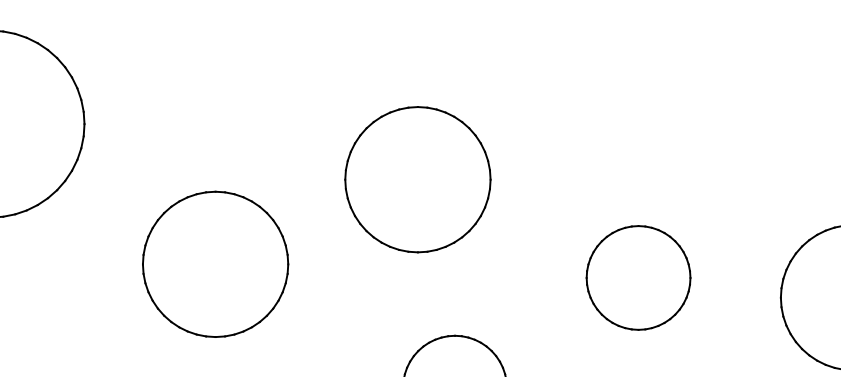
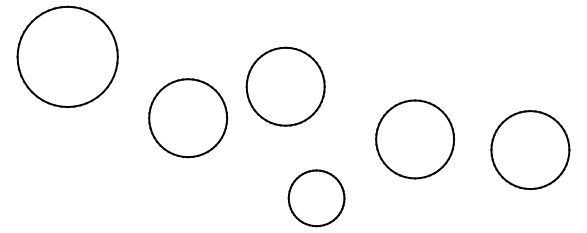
part: (417, 179) -> (285, 86), moved
part: (216, 264) -> (188, 118), moved
part: (637, 278) -> (414, 139), size x1.4

